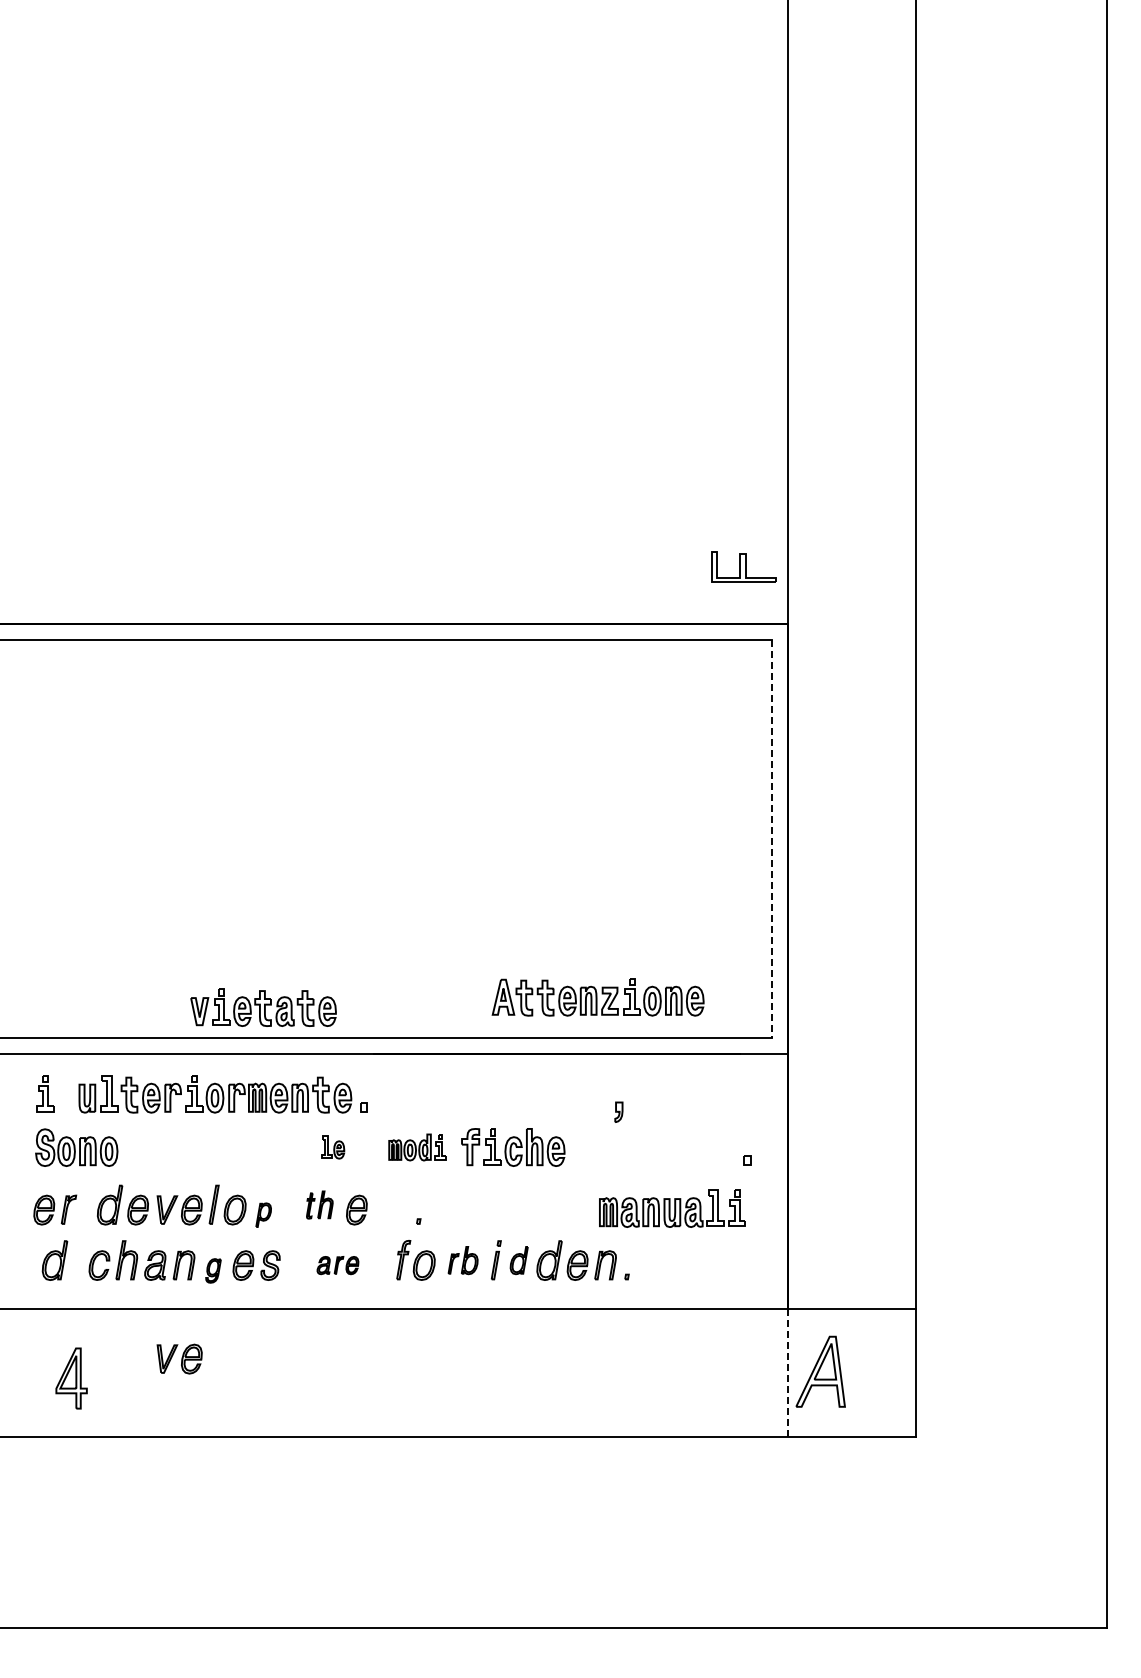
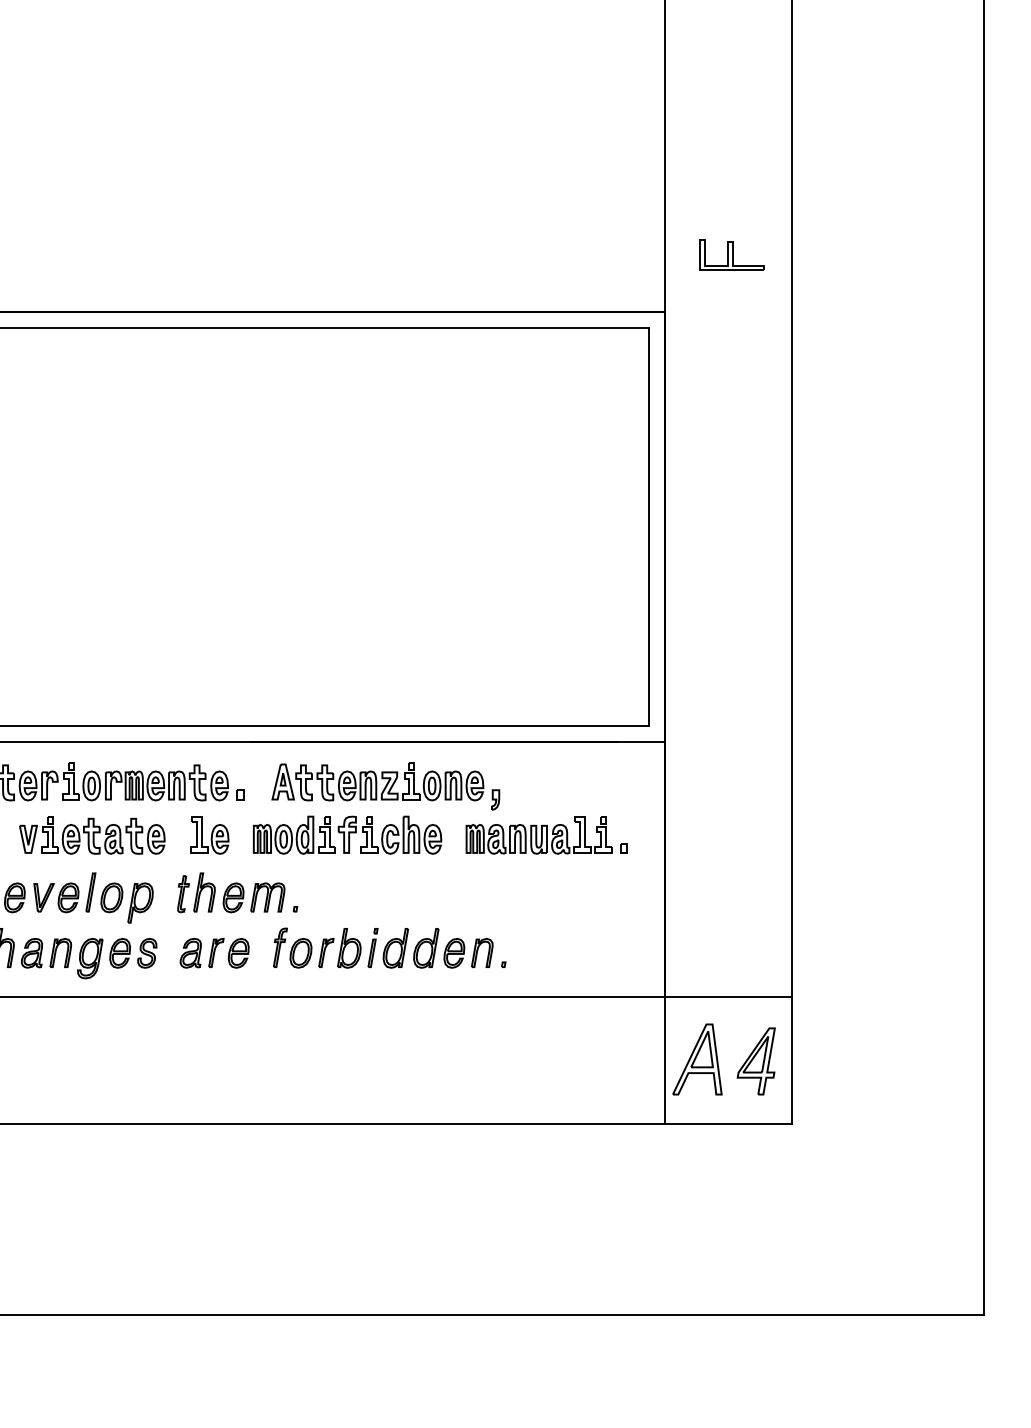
part: (743, 566) -> (731, 254), moved
line: (772, 839) -> (649, 527), dashed -> solid
part: (597, 997) -> (377, 782), moved
part: (263, 1007) -> (92, 835), moved
part: (332, 1147) -> (209, 835), size x1.67
part: (417, 1147) -> (294, 835), size x1.43
part: (319, 1204) -> (196, 892), size x1.43
part: (672, 1208) -> (539, 835), moved
part: (390, 1209) -> (267, 897), added
part: (263, 1214) -> (140, 902), size x1.67
part: (462, 1260) -> (339, 948), size x1.43
part: (519, 1260) -> (396, 948), size x1.43
part: (337, 1265) -> (214, 953), size x1.67
part: (213, 1270) -> (90, 958), size x1.67
part: (179, 1358) -> (56, 1046), removed
line: (788, 1372) -> (665, 1060), dashed -> solid
part: (879, 1373) -> (756, 1061), added

